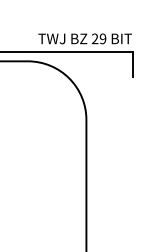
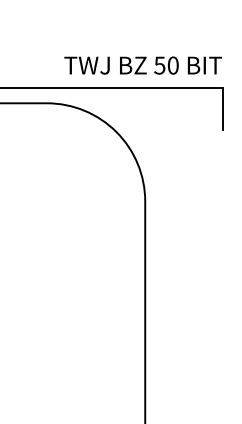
text: (98, 38) -> (165, 64), 29 -> 50

